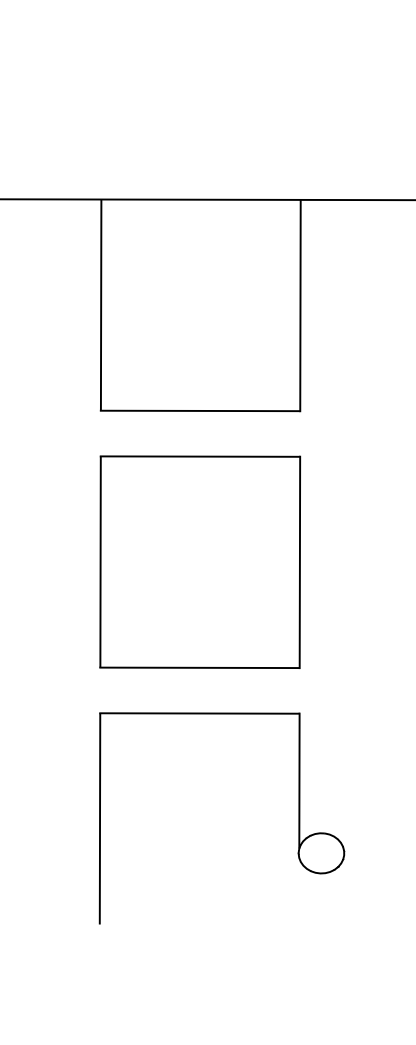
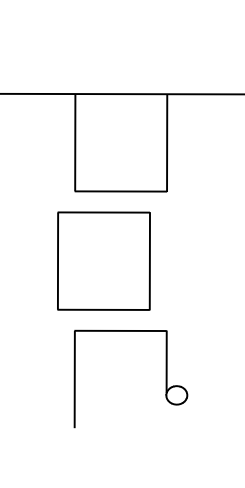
part: (199, 560) -> (103, 260), moved

